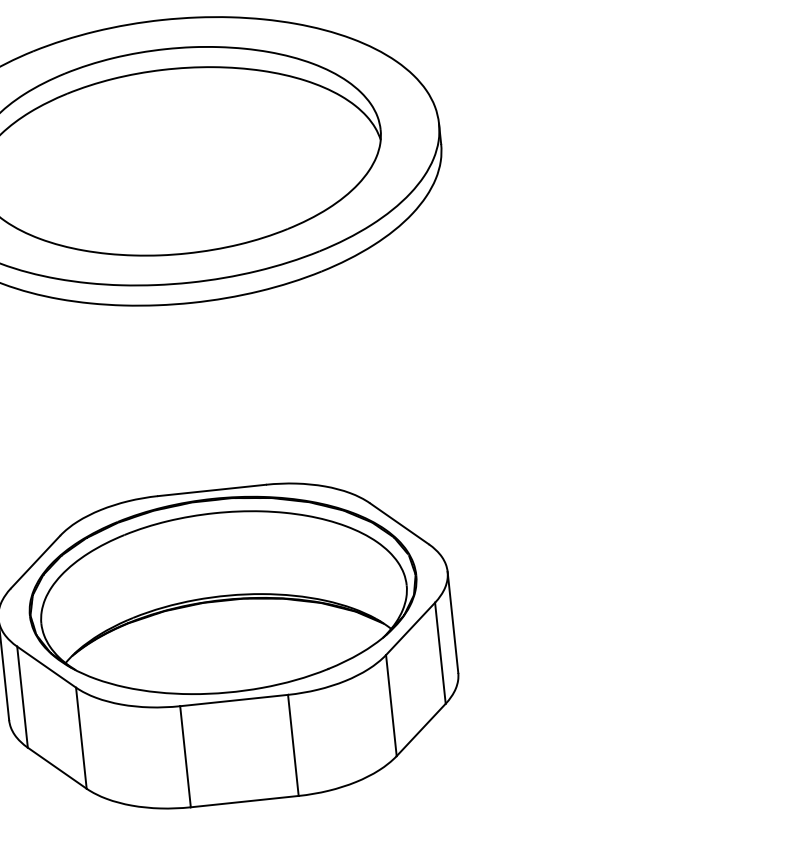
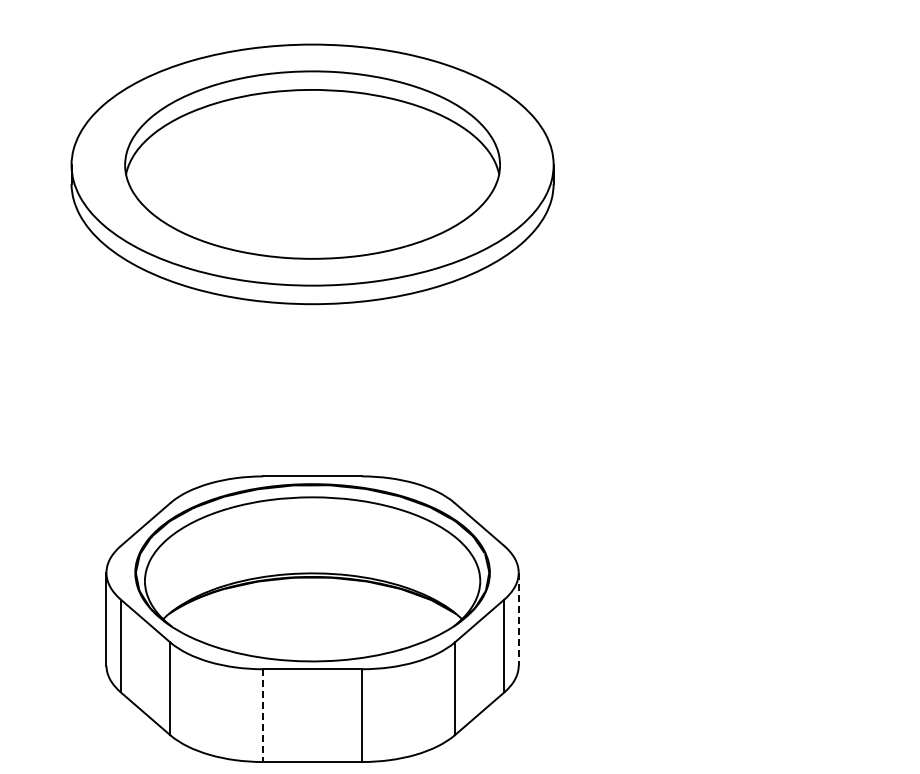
line: (452, 622) -> (518, 619), solid -> dashed
line: (186, 757) -> (263, 716), solid -> dashed

